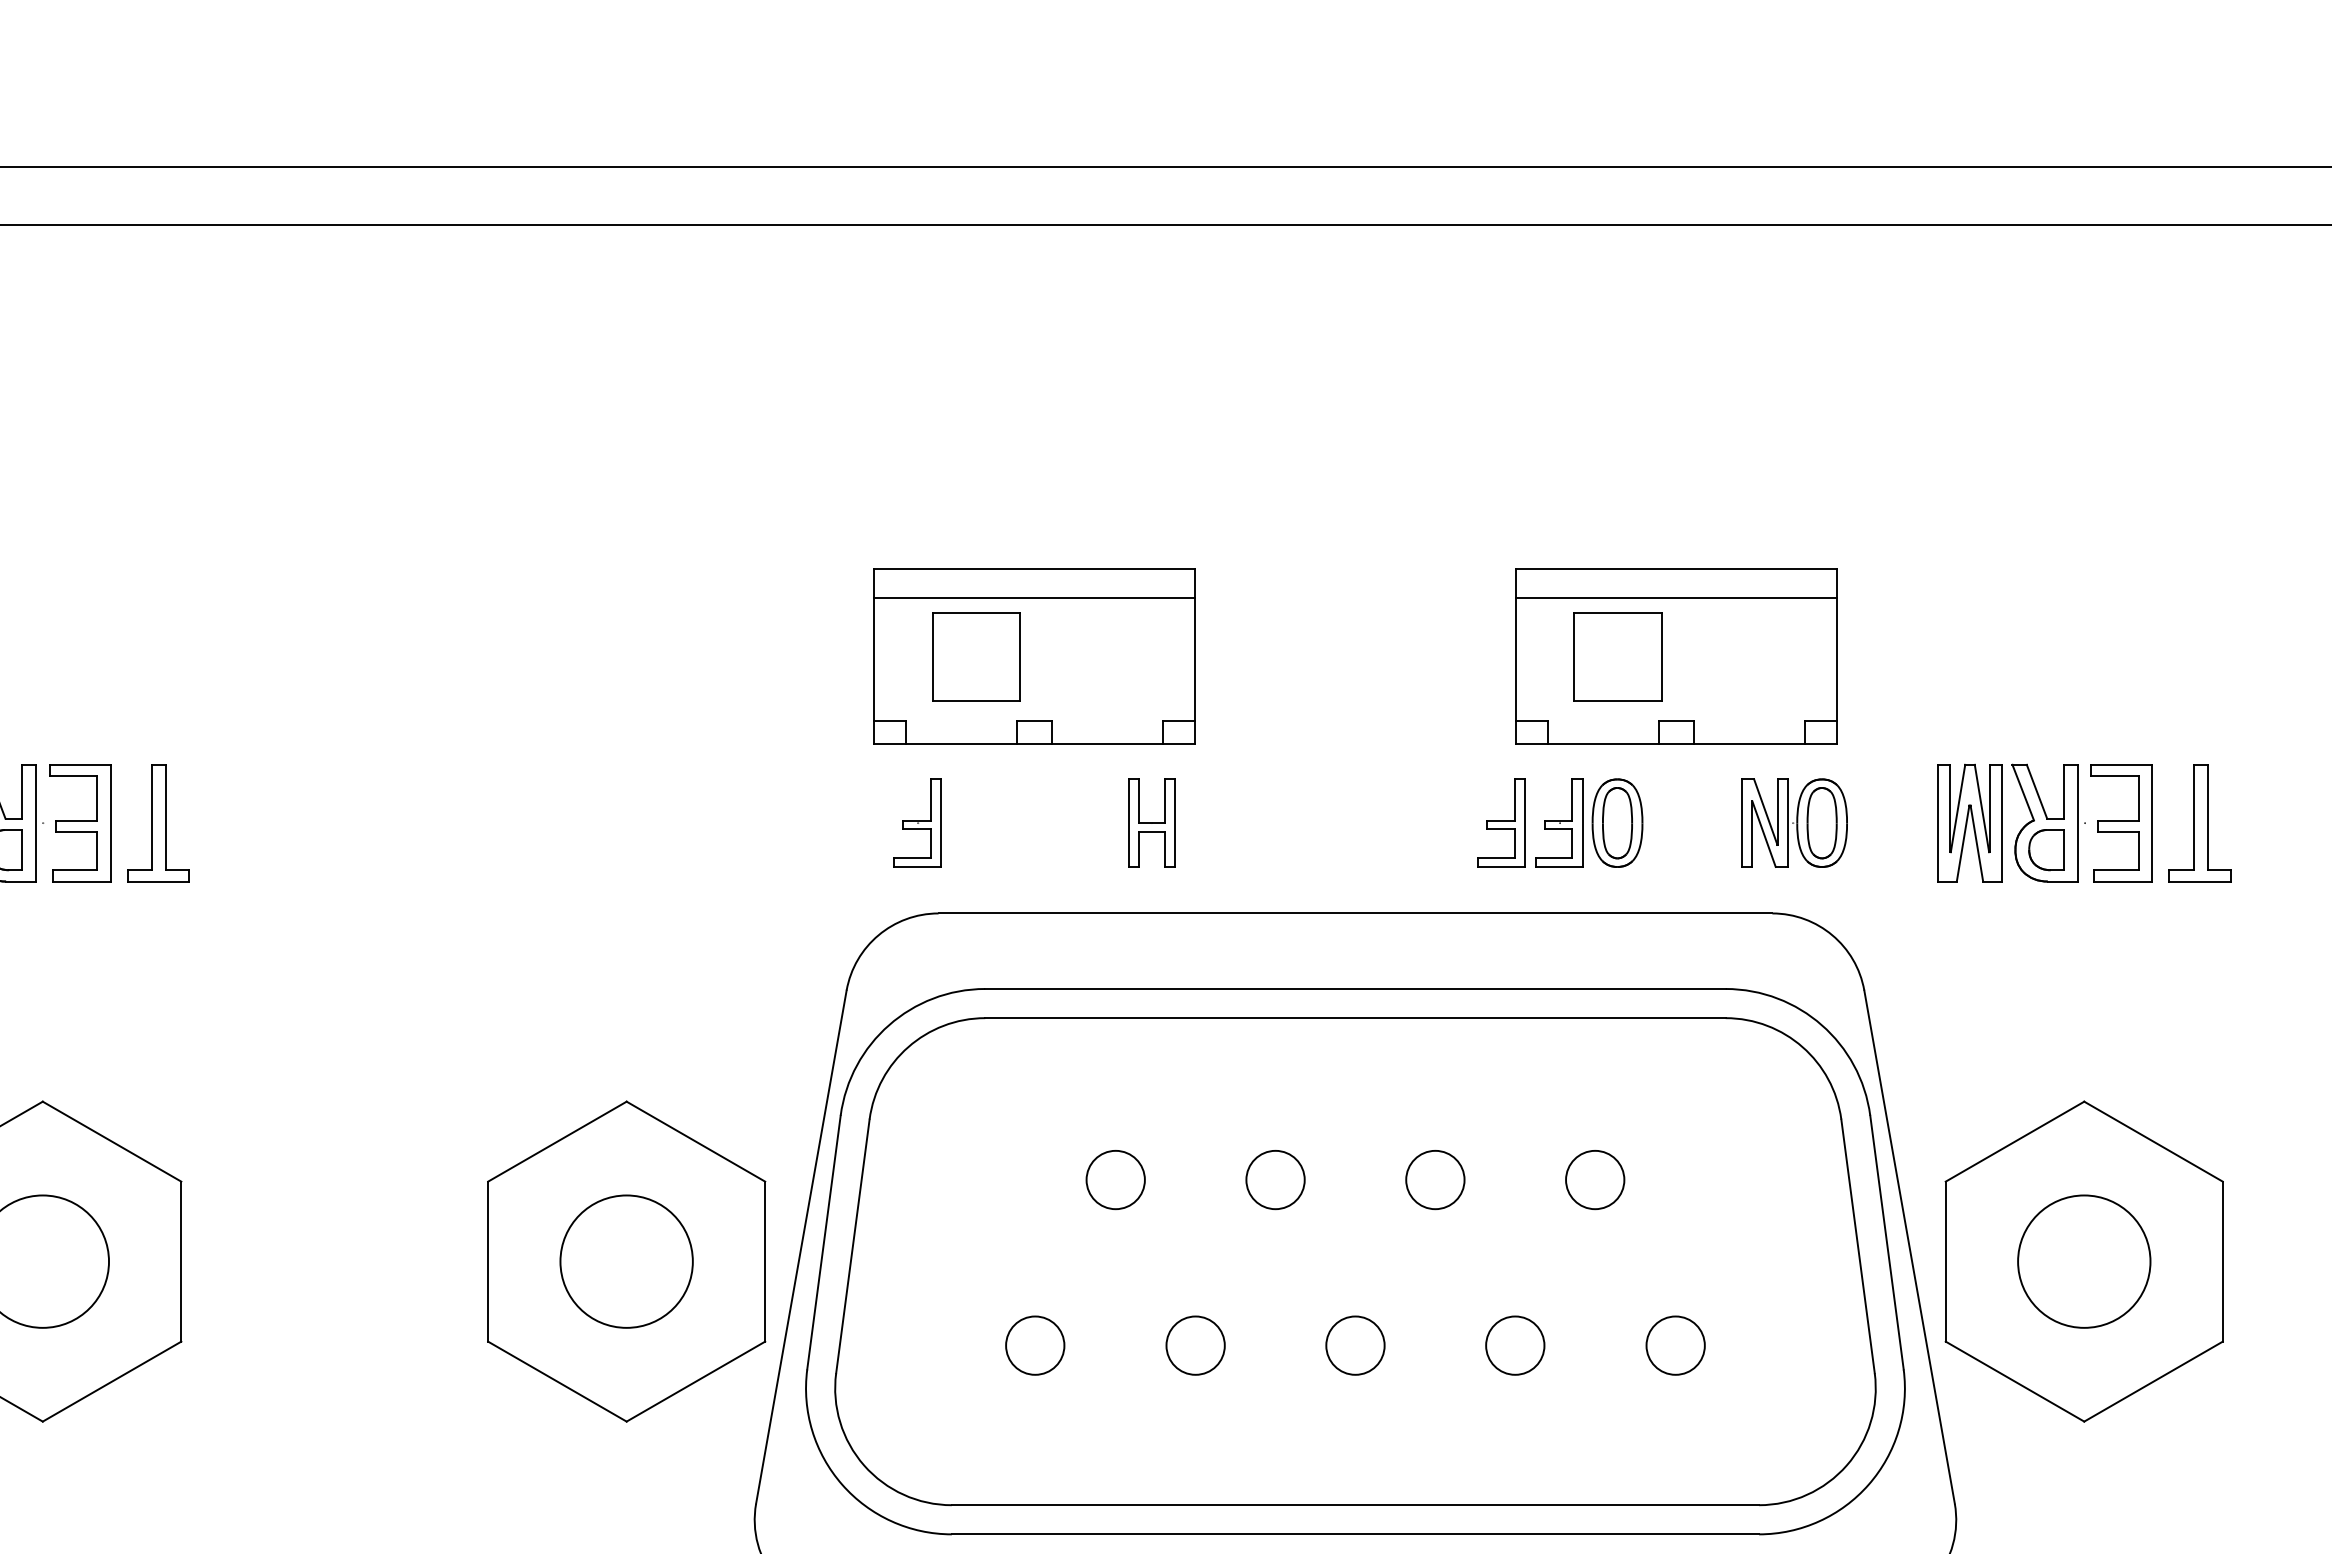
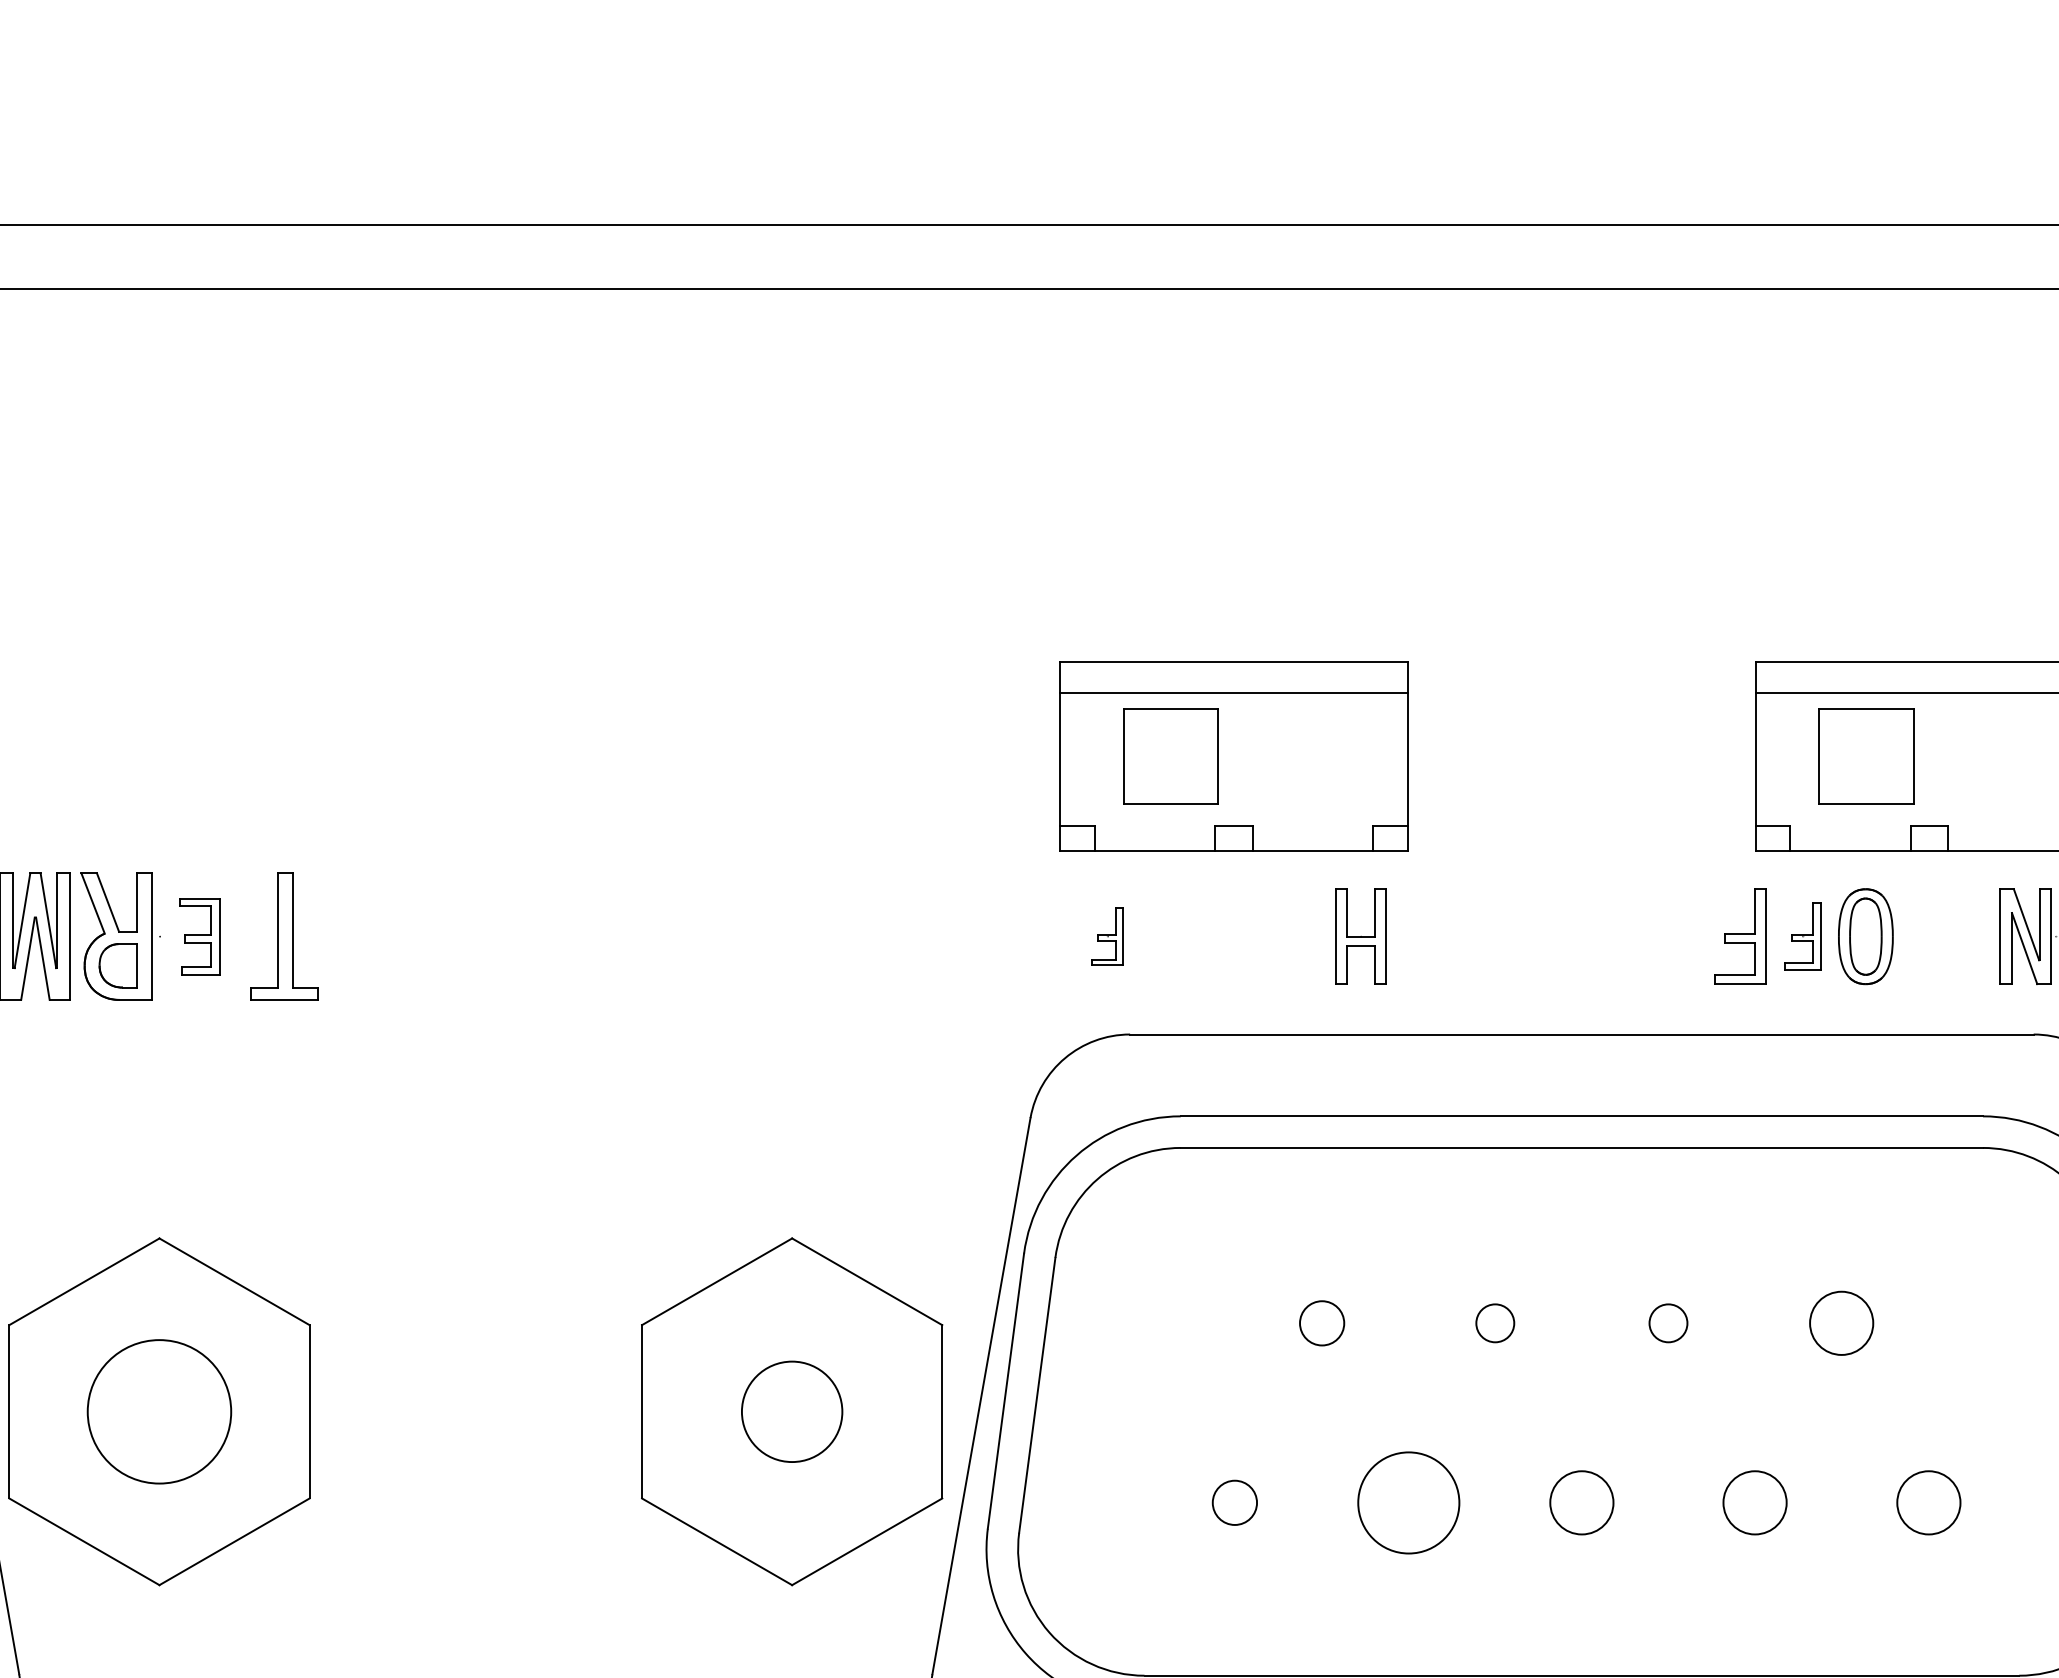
part: (917, 822) -> (1107, 935), size x0.6
part: (1559, 822) -> (1802, 935), size x0.7
part: (80, 823) -> (200, 937), size x0.6
circle: (1115, 1179) -> (1321, 1322), size x0.7
circle: (1275, 1179) -> (1495, 1322), size x0.6
circle: (1435, 1179) -> (1668, 1322), size x0.6
circle: (626, 1261) -> (791, 1411), size x0.7
circle: (1035, 1345) -> (1235, 1502), size x0.7
circle: (1195, 1345) -> (1408, 1502), size x1.6

